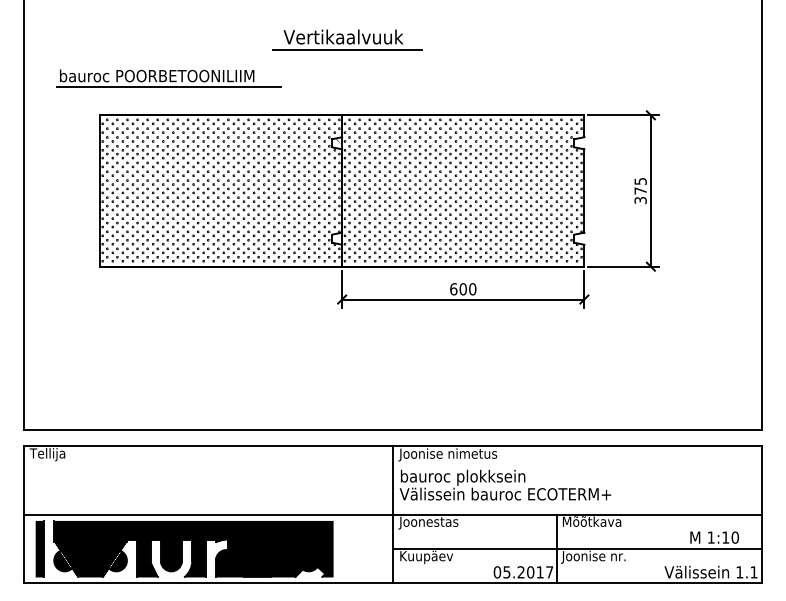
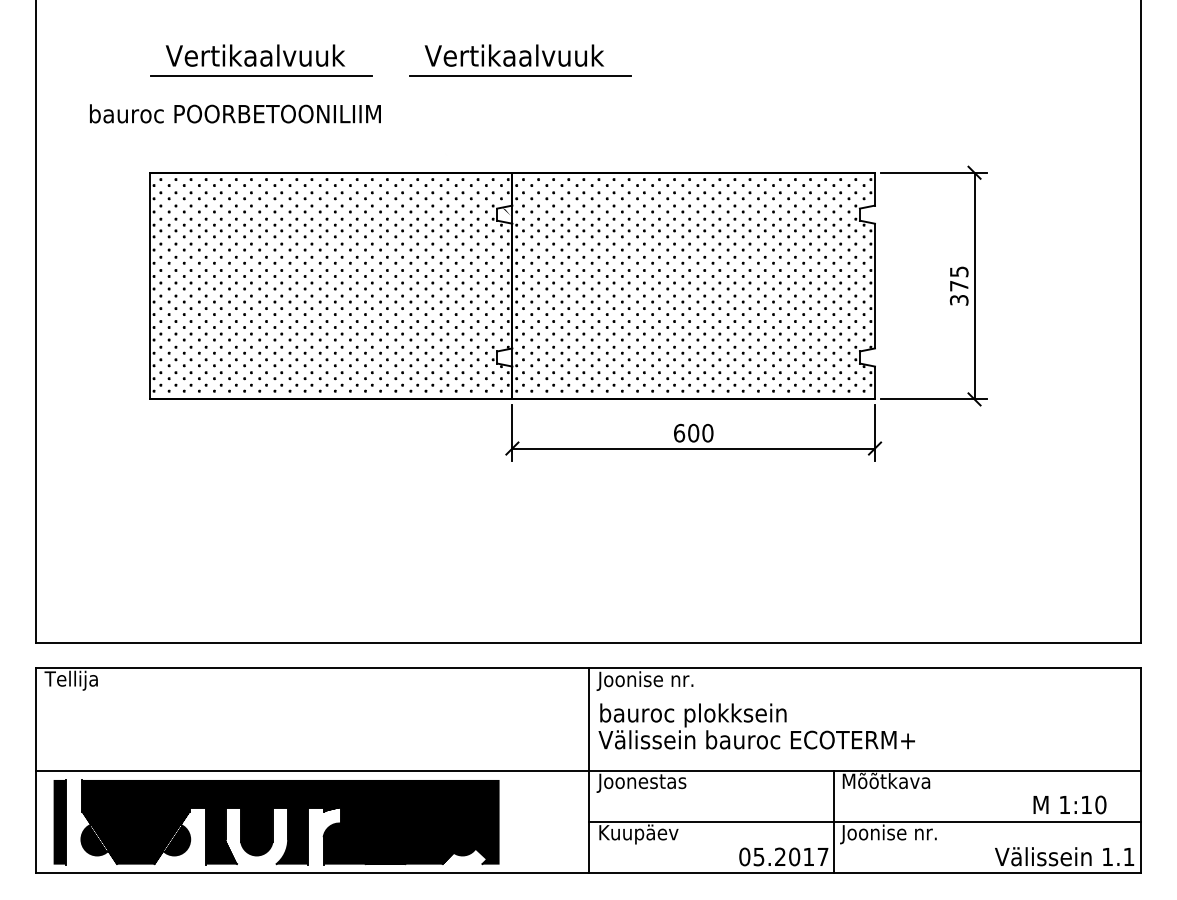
part: (174, 39) -> (261, 59), added
line: (169, 87) -> (253, 131), removed
text: (476, 453) -> (713, 679), Joonise nimetus -> Joonise nr.

